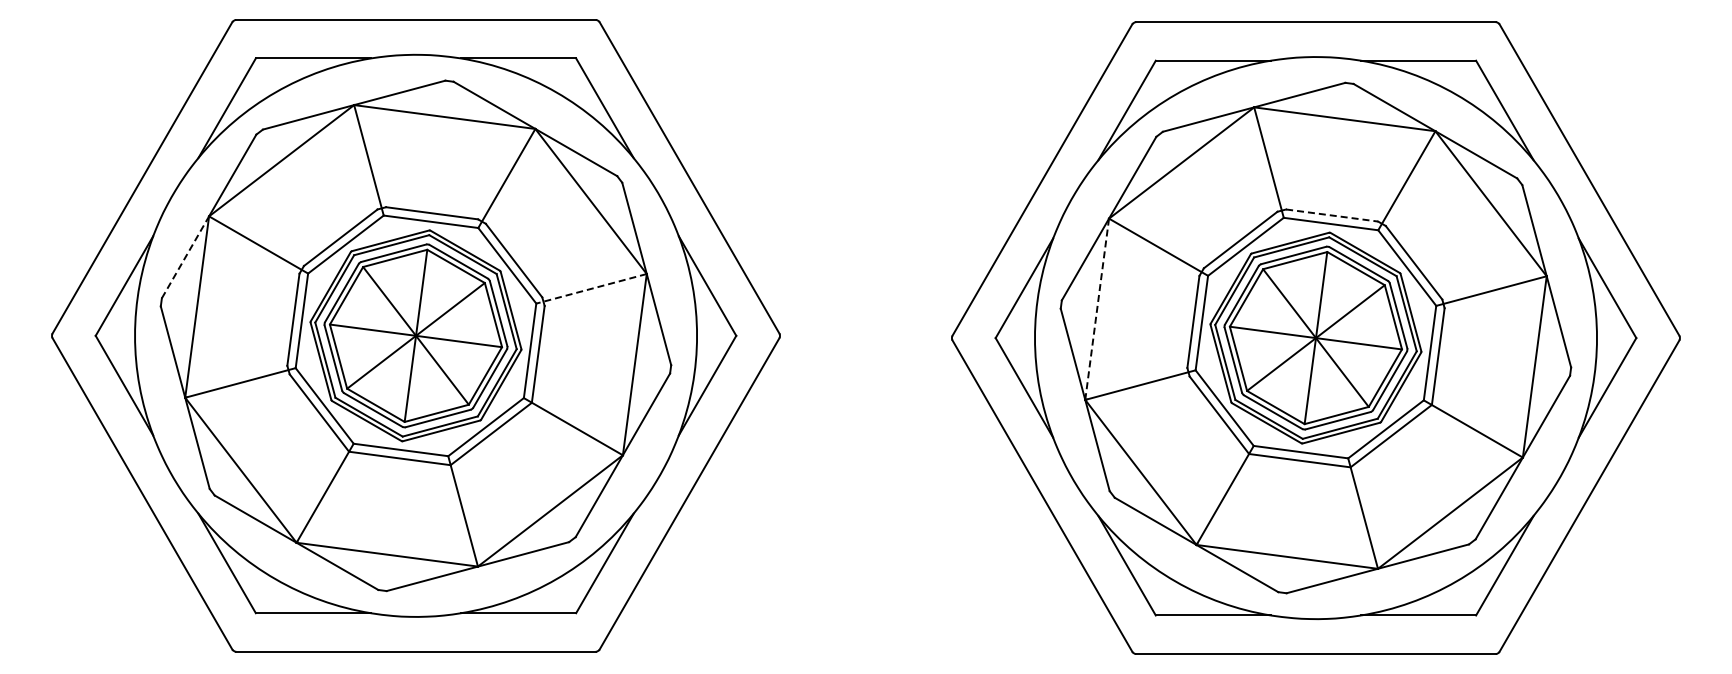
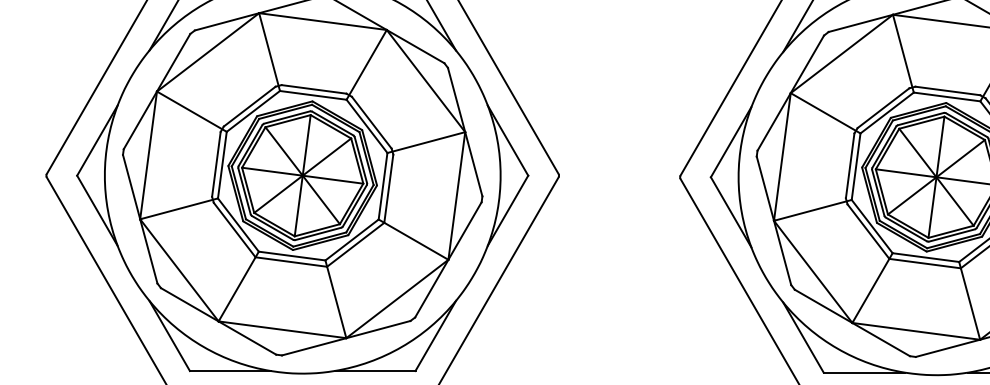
line: (1332, 215) -> (948, 90), dashed -> solid
line: (185, 256) -> (140, 119), dashed -> solid
line: (591, 288) -> (426, 142), dashed -> solid
line: (1097, 309) -> (782, 157), dashed -> solid

